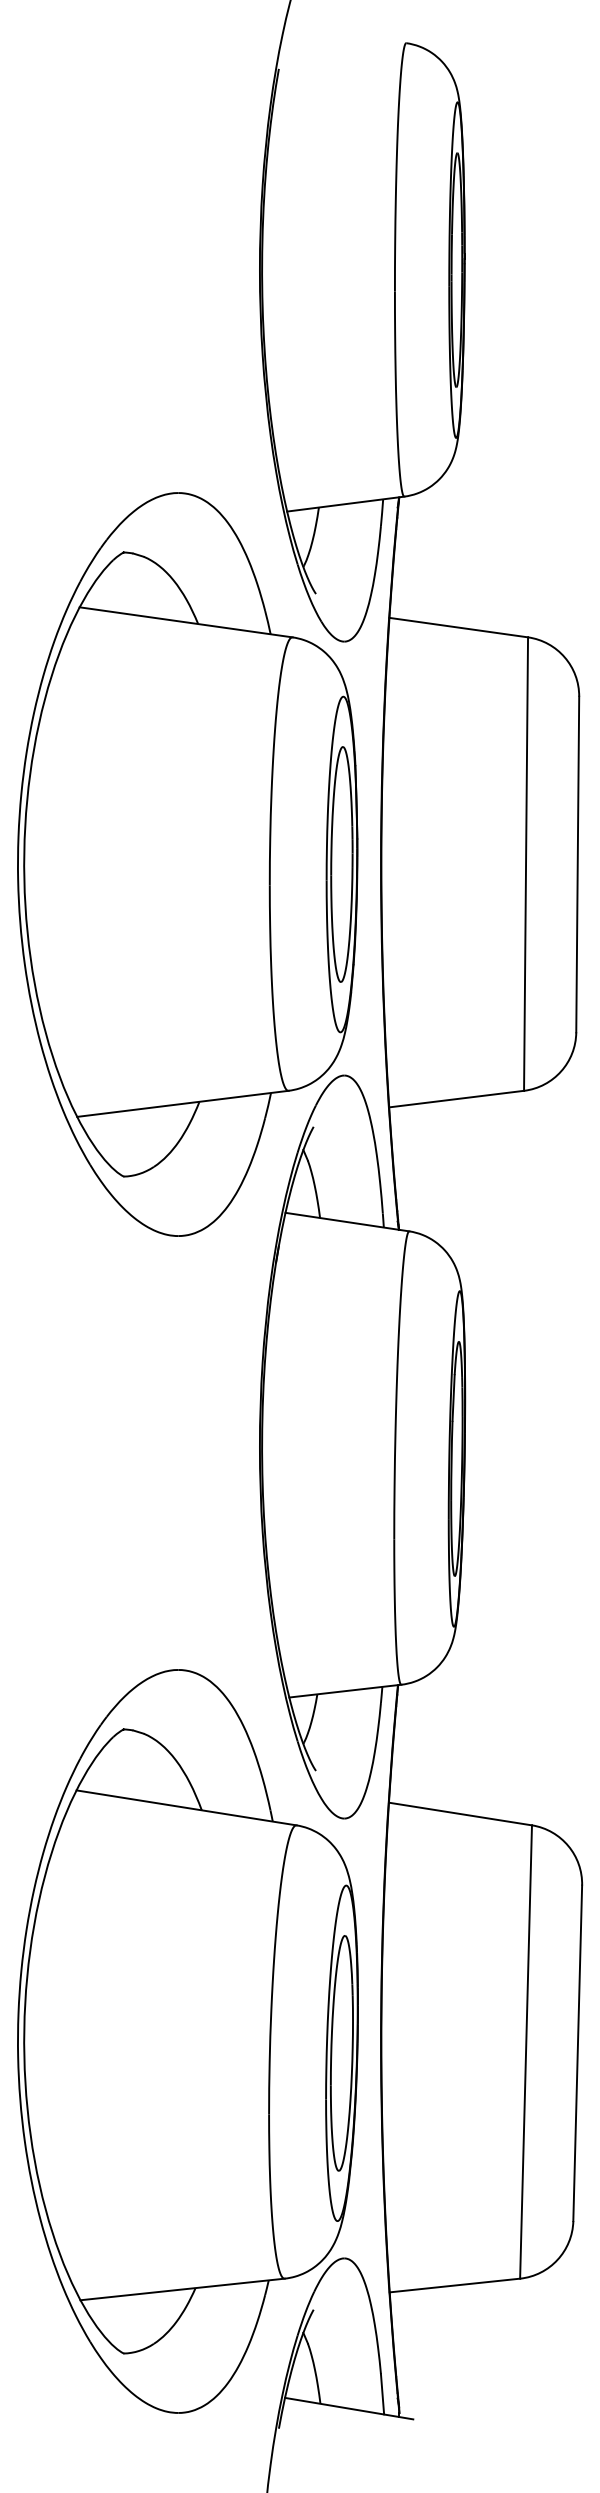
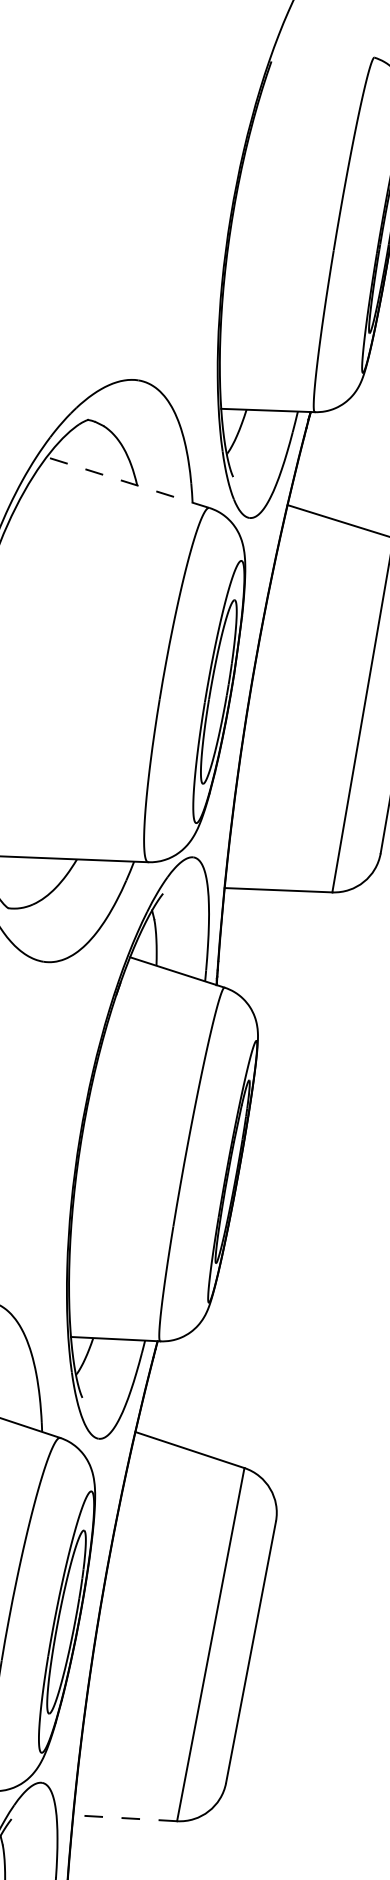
line: (186, 622) -> (128, 482), solid -> dashed
line: (454, 2285) -> (124, 1818), solid -> dashed

